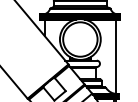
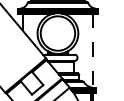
line: (115, 57) -> (93, 51), solid -> dashed

